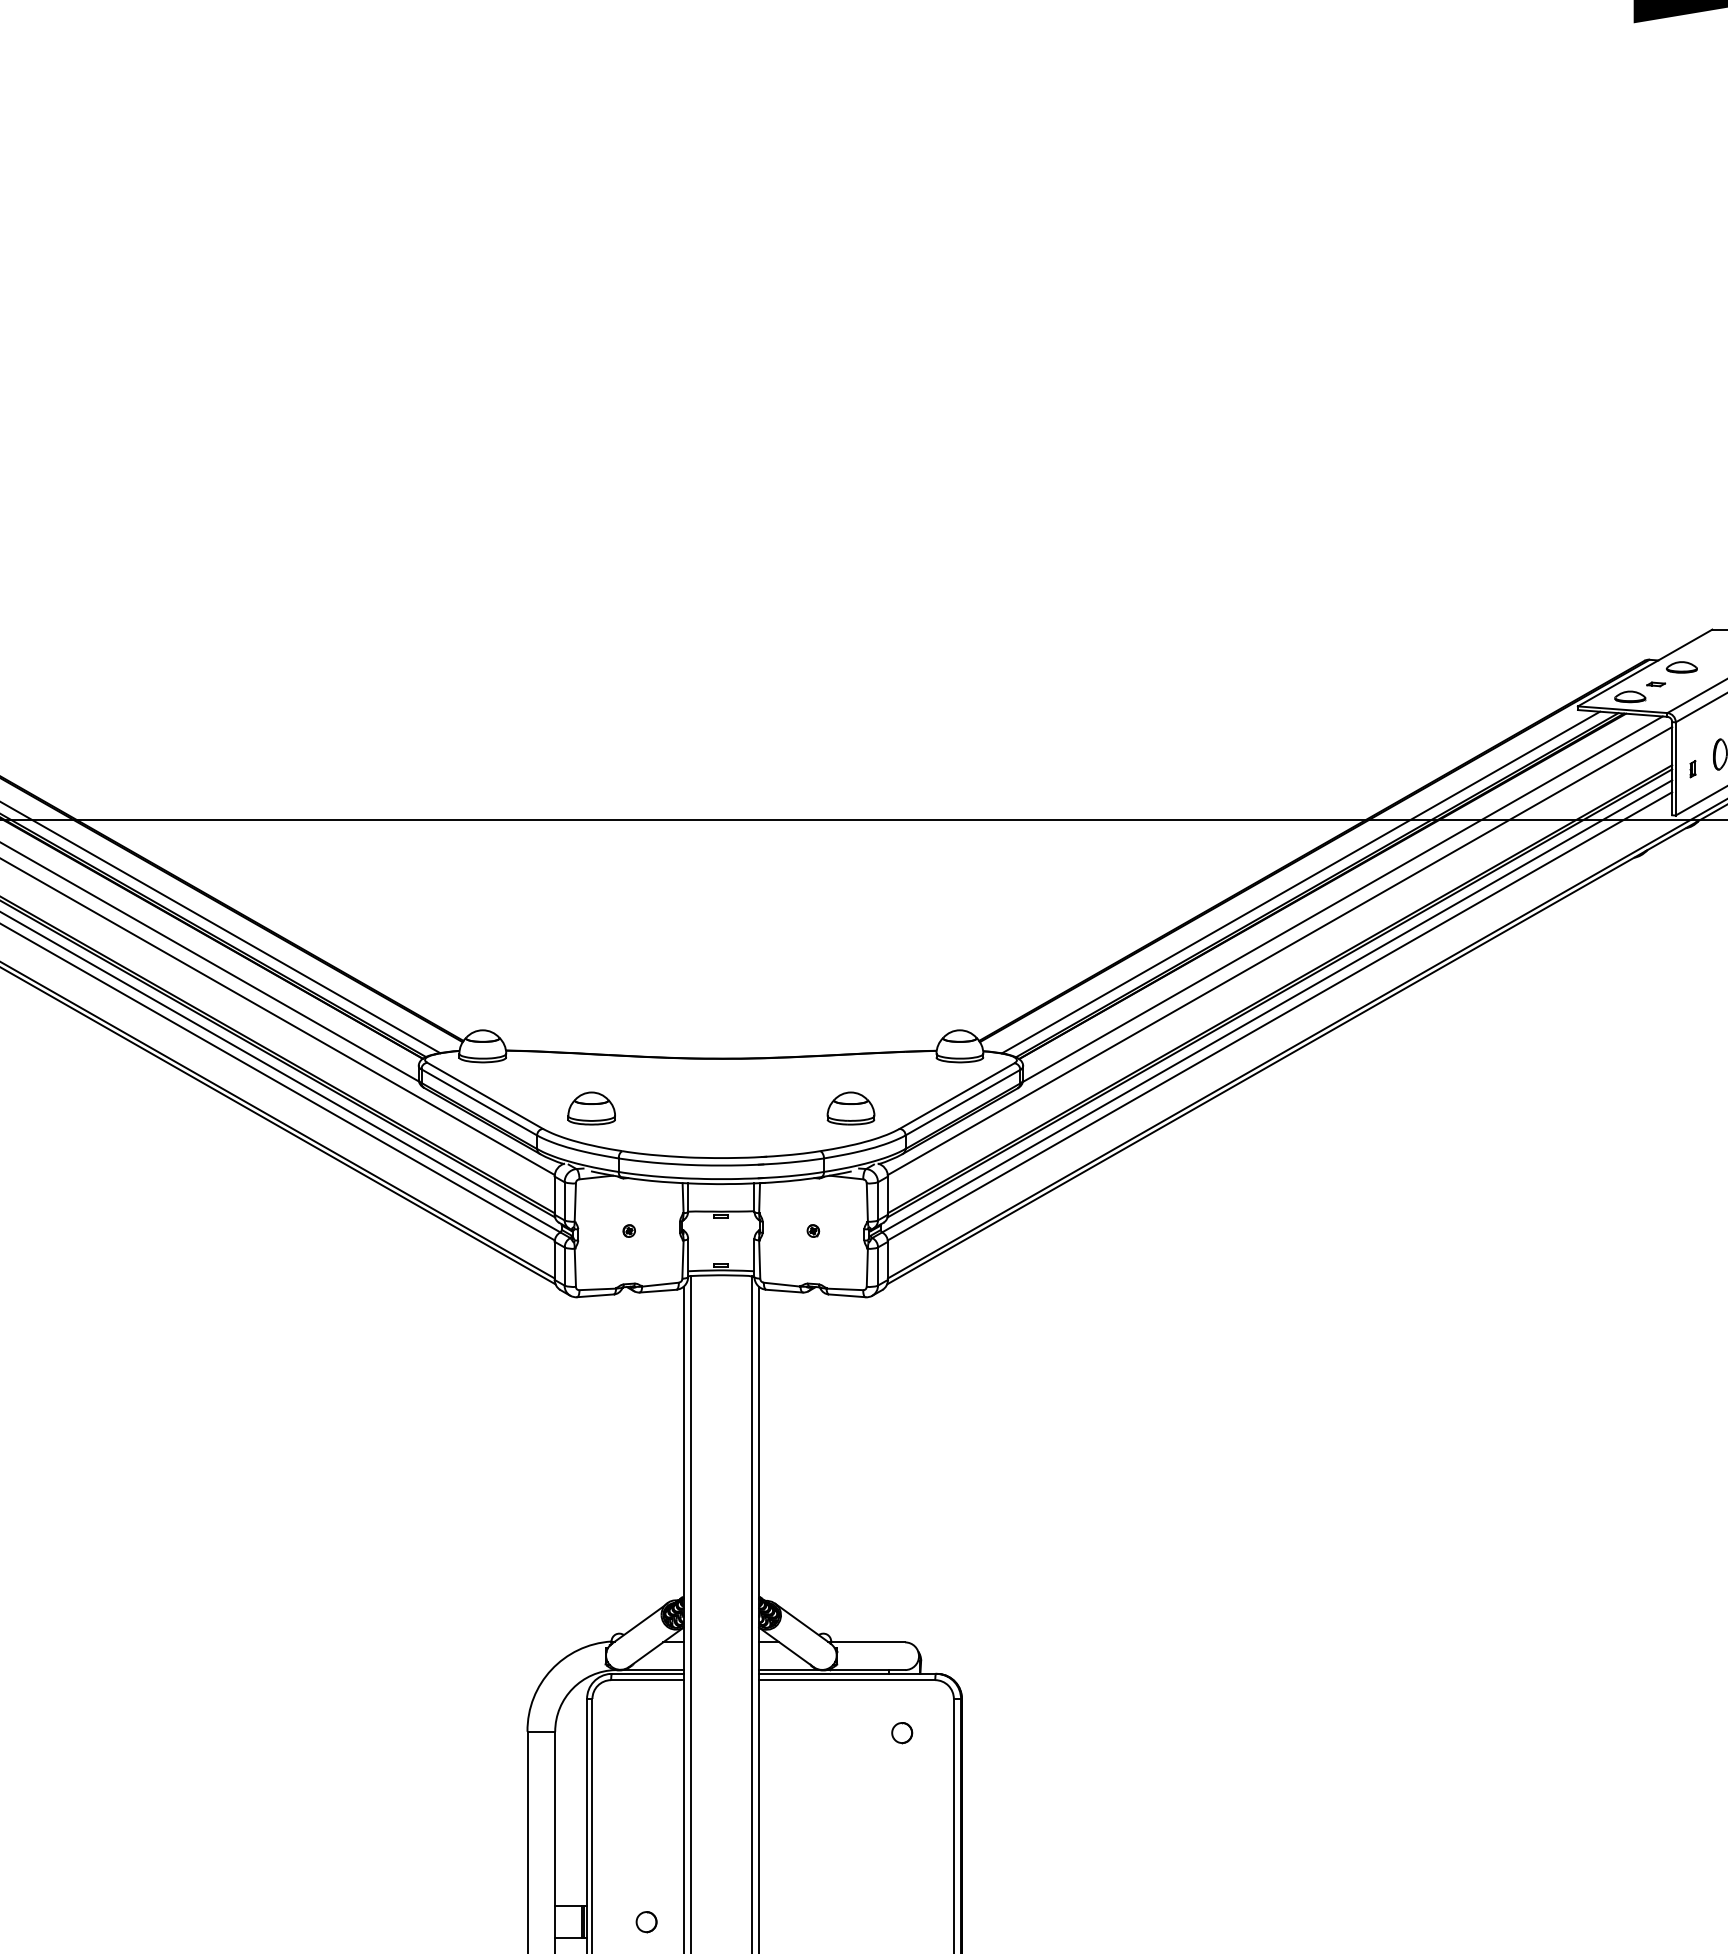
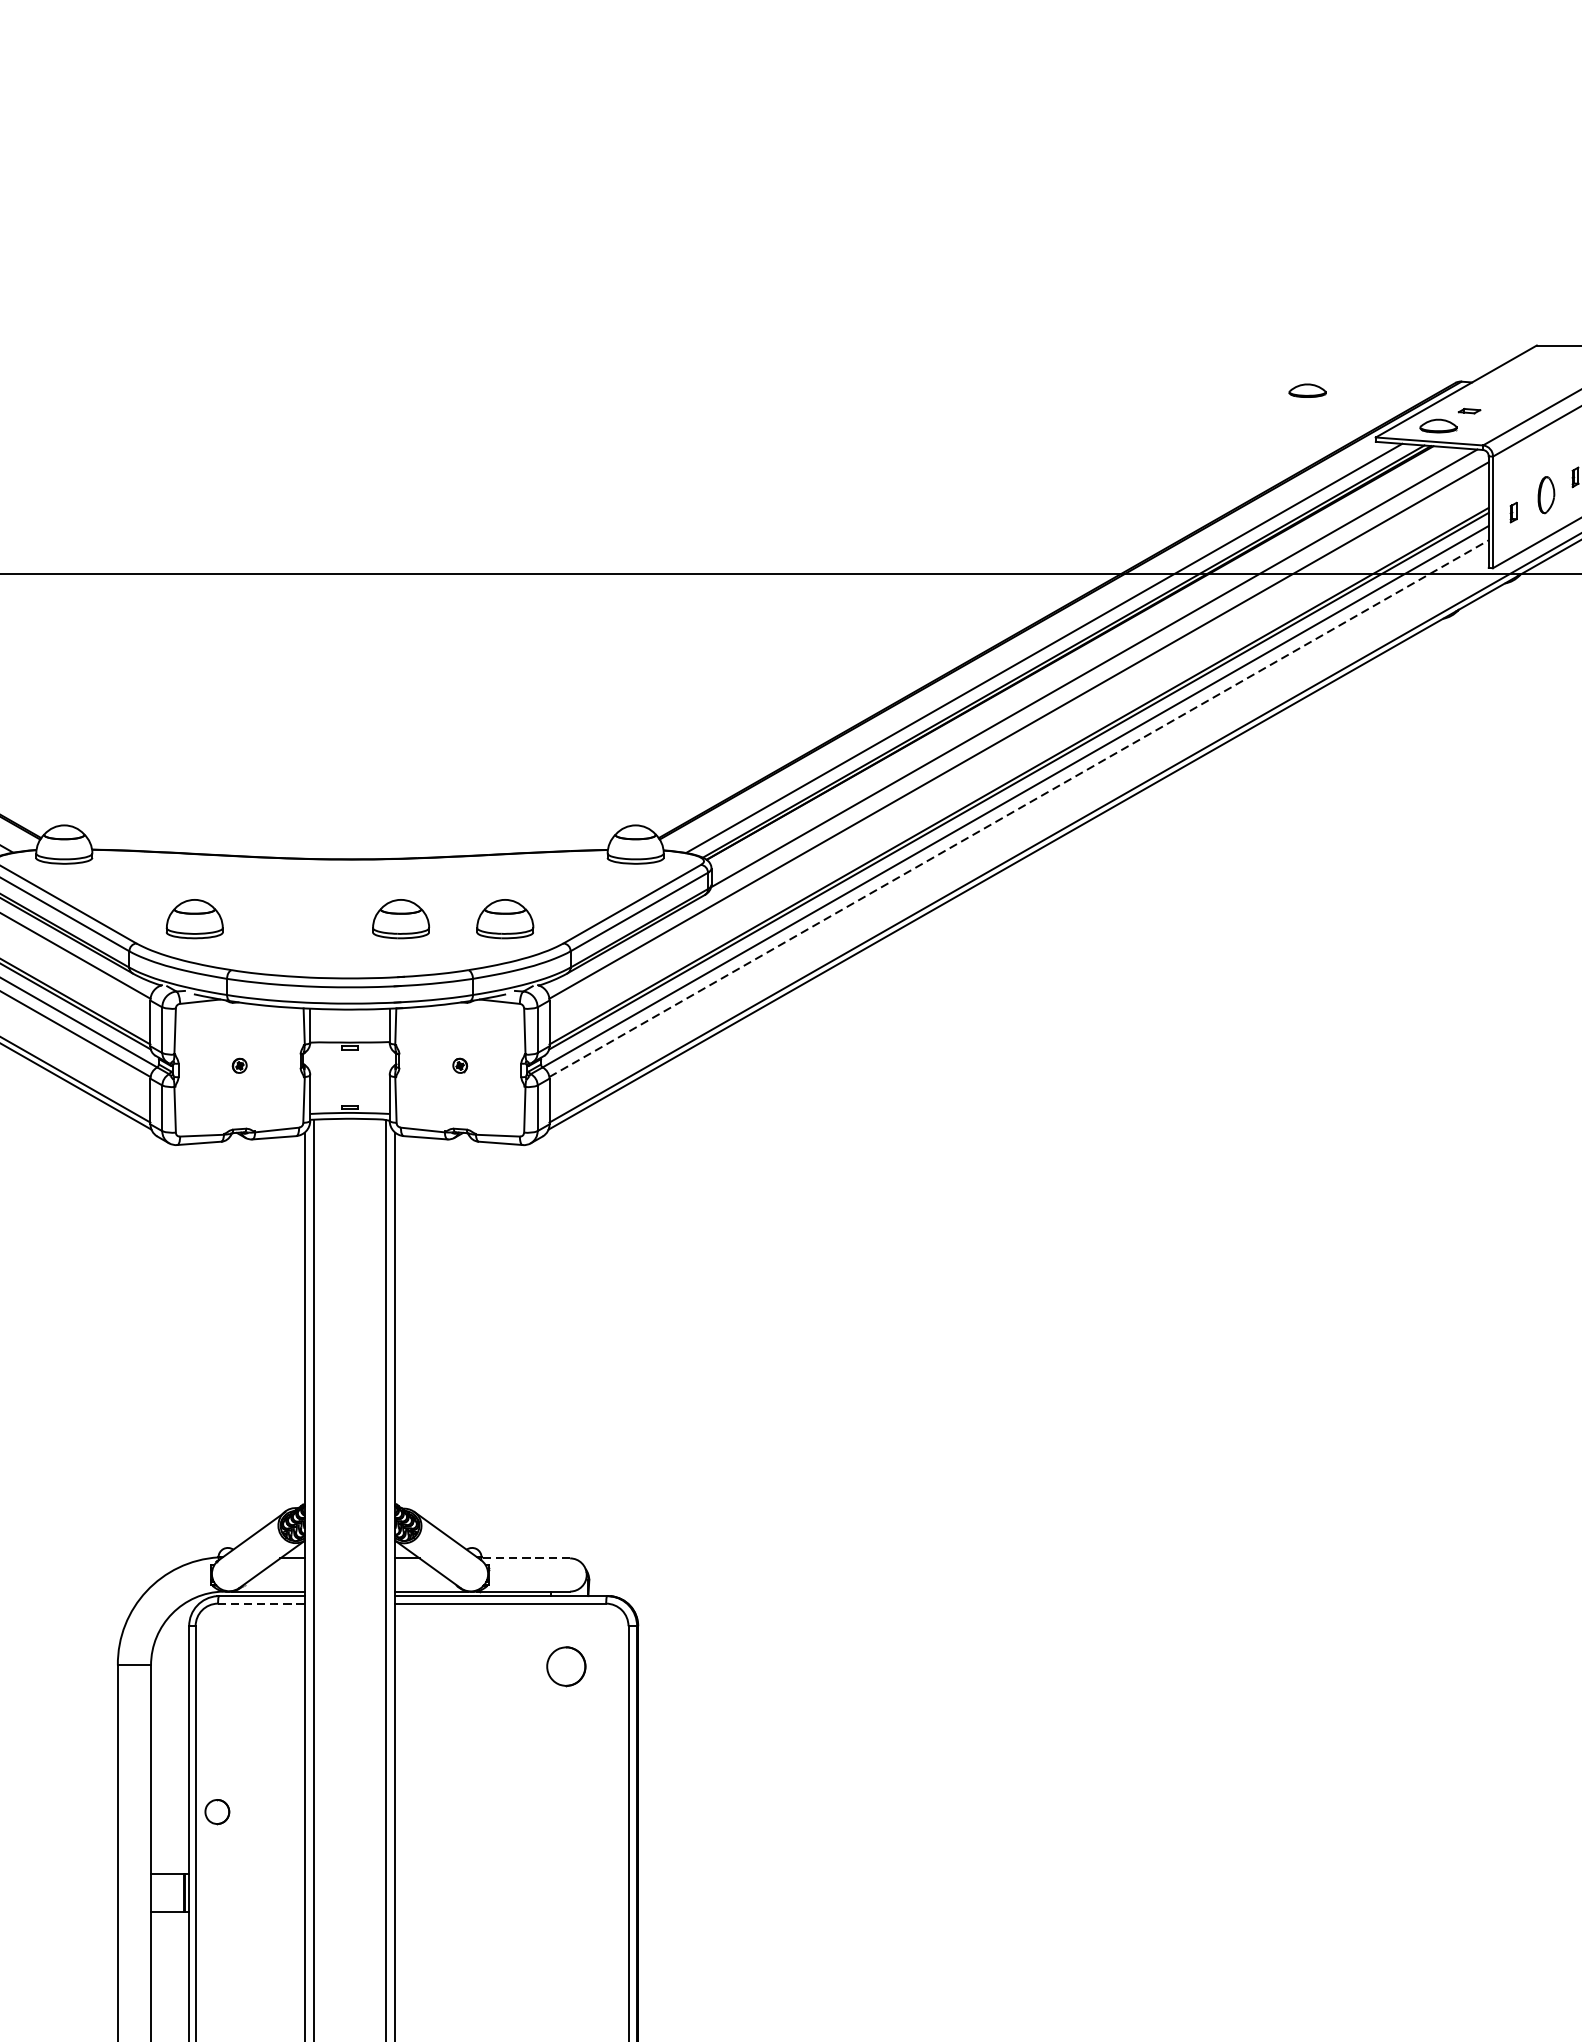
part: (1681, 667) -> (1307, 390), moved
line: (1280, 1016) -> (1019, 808), solid -> dashed
part: (763, 1108) -> (400, 919), added
line: (867, 1642) -> (525, 1558), solid -> dashed
line: (646, 1680) -> (260, 1604), solid -> dashed
part: (902, 1733) -> (566, 1667), size x1.6
part: (646, 1922) -> (217, 1812), moved

